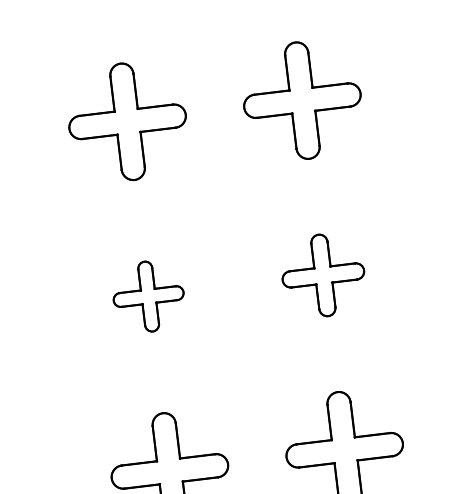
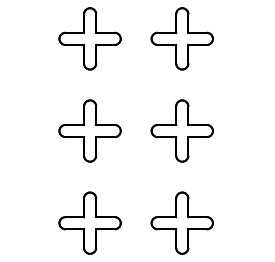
part: (321, 274) -> (181, 130), size x1.43
part: (147, 295) -> (89, 130), size x1.67

